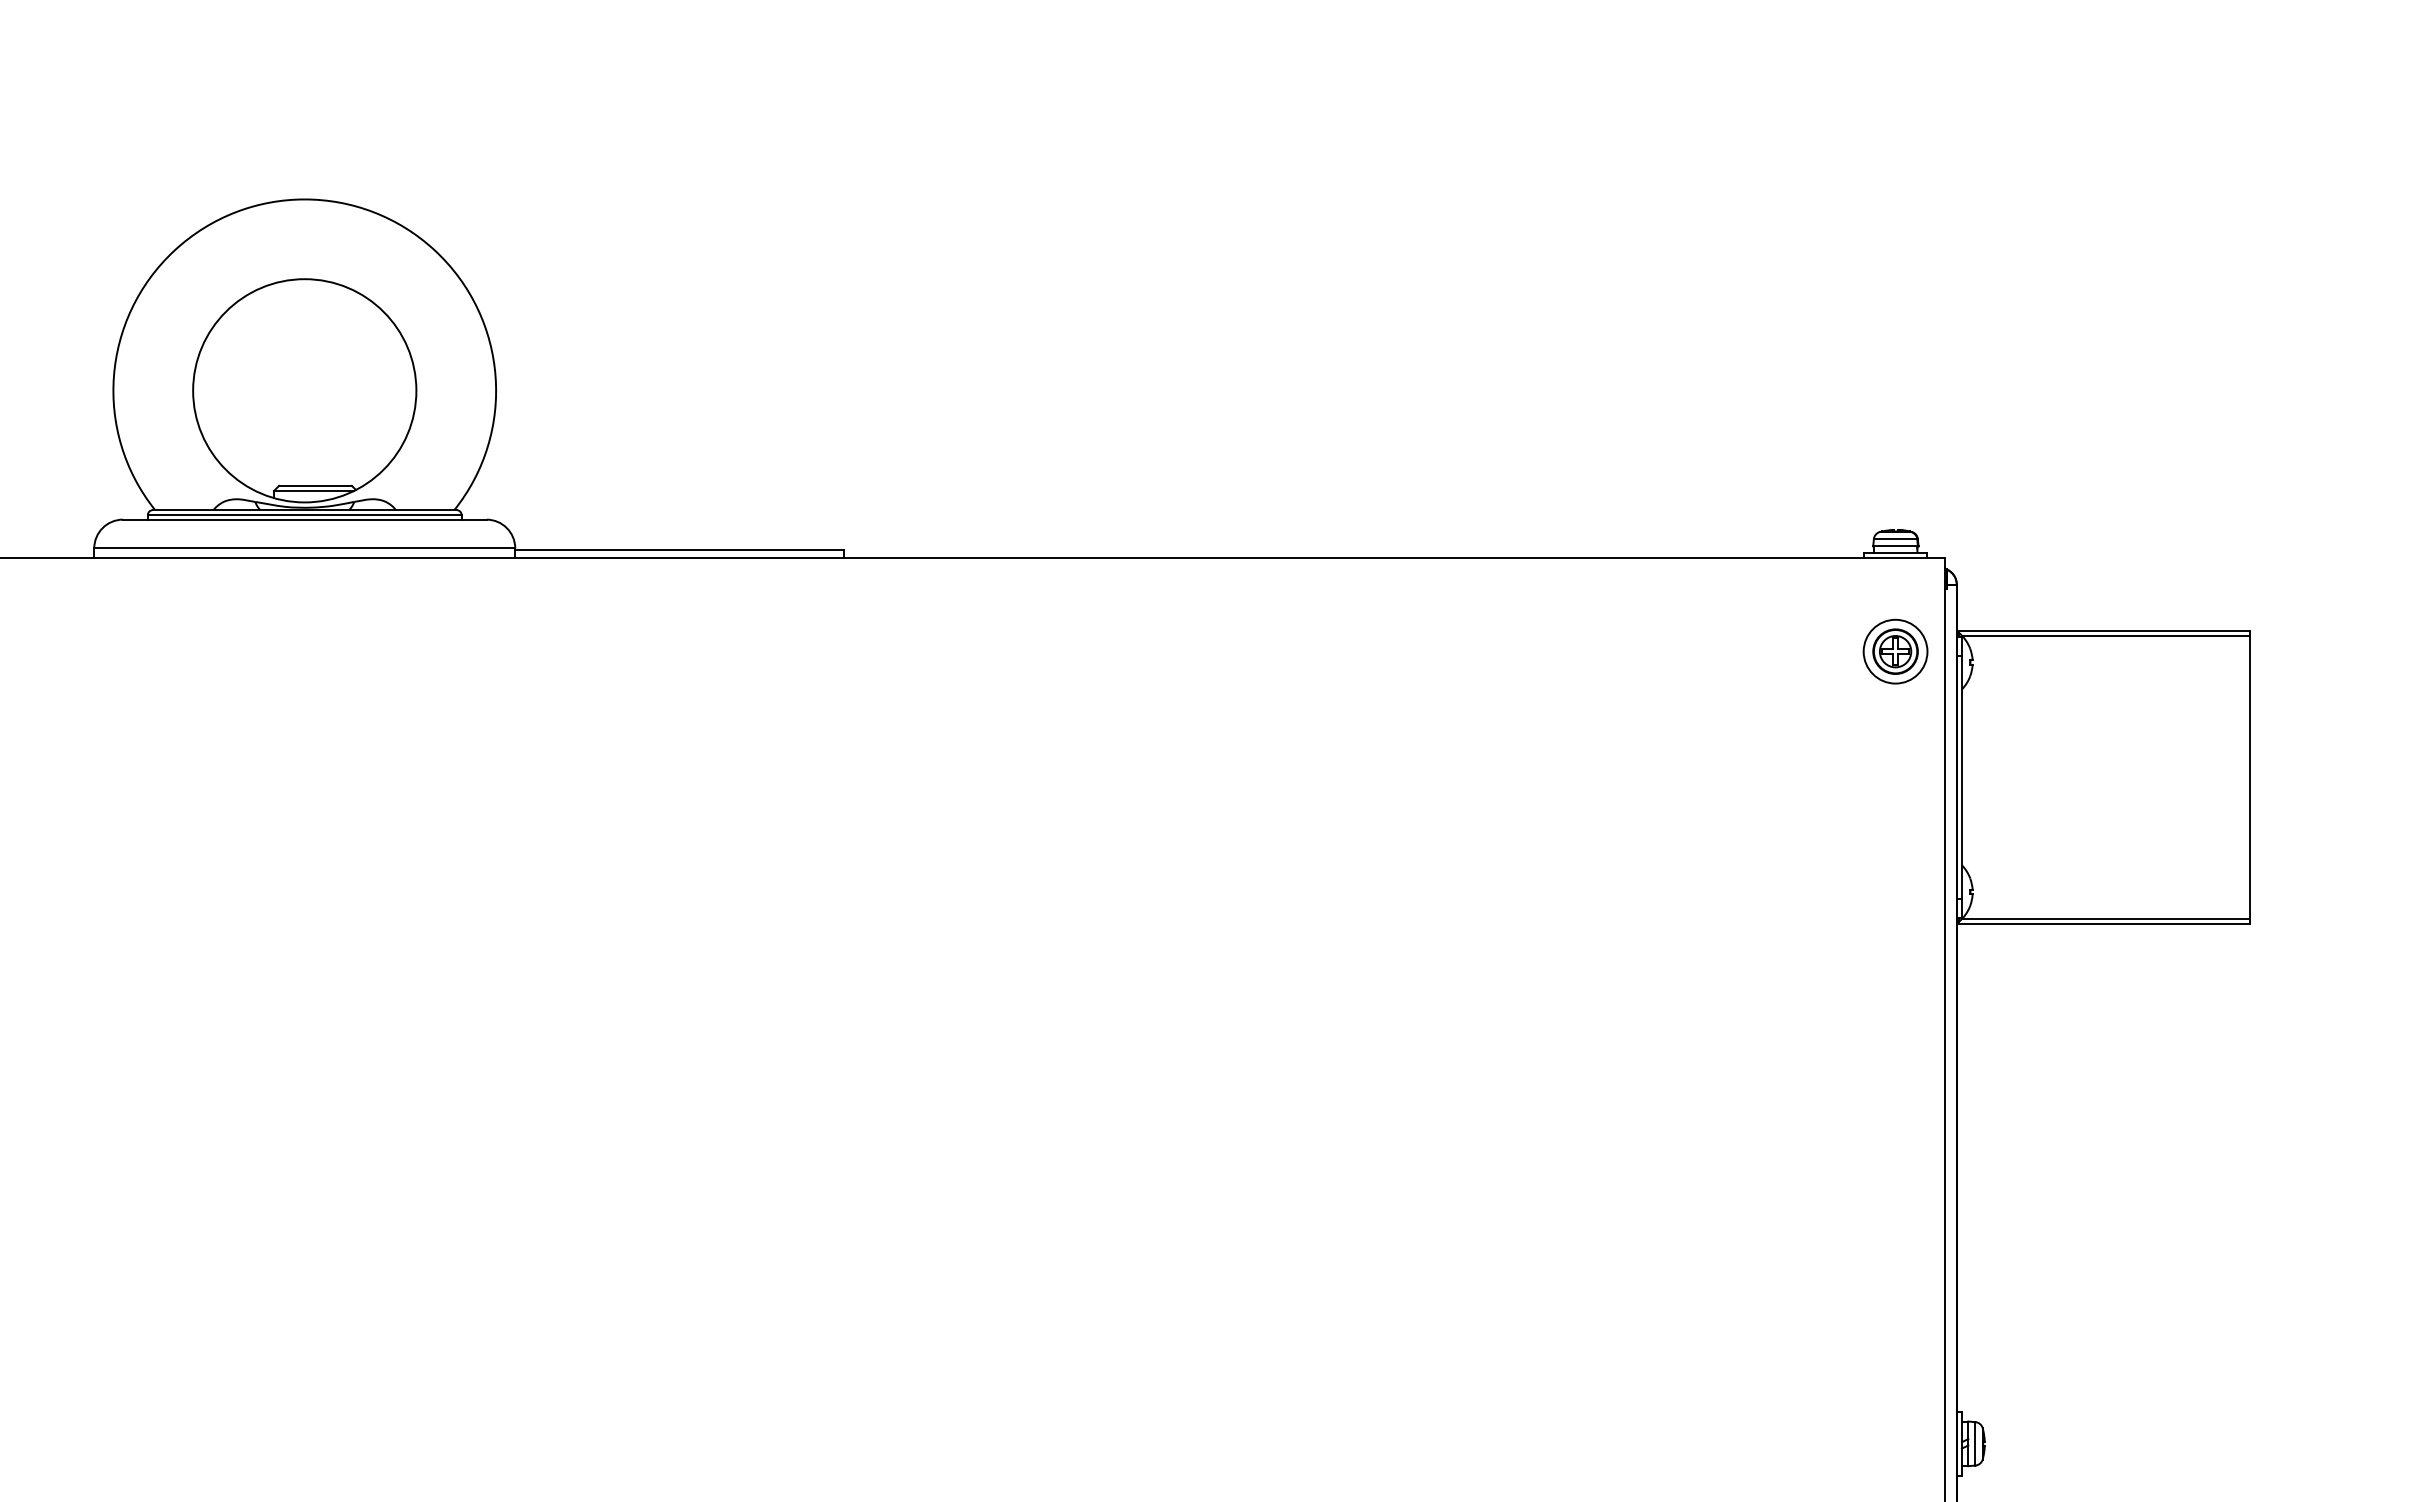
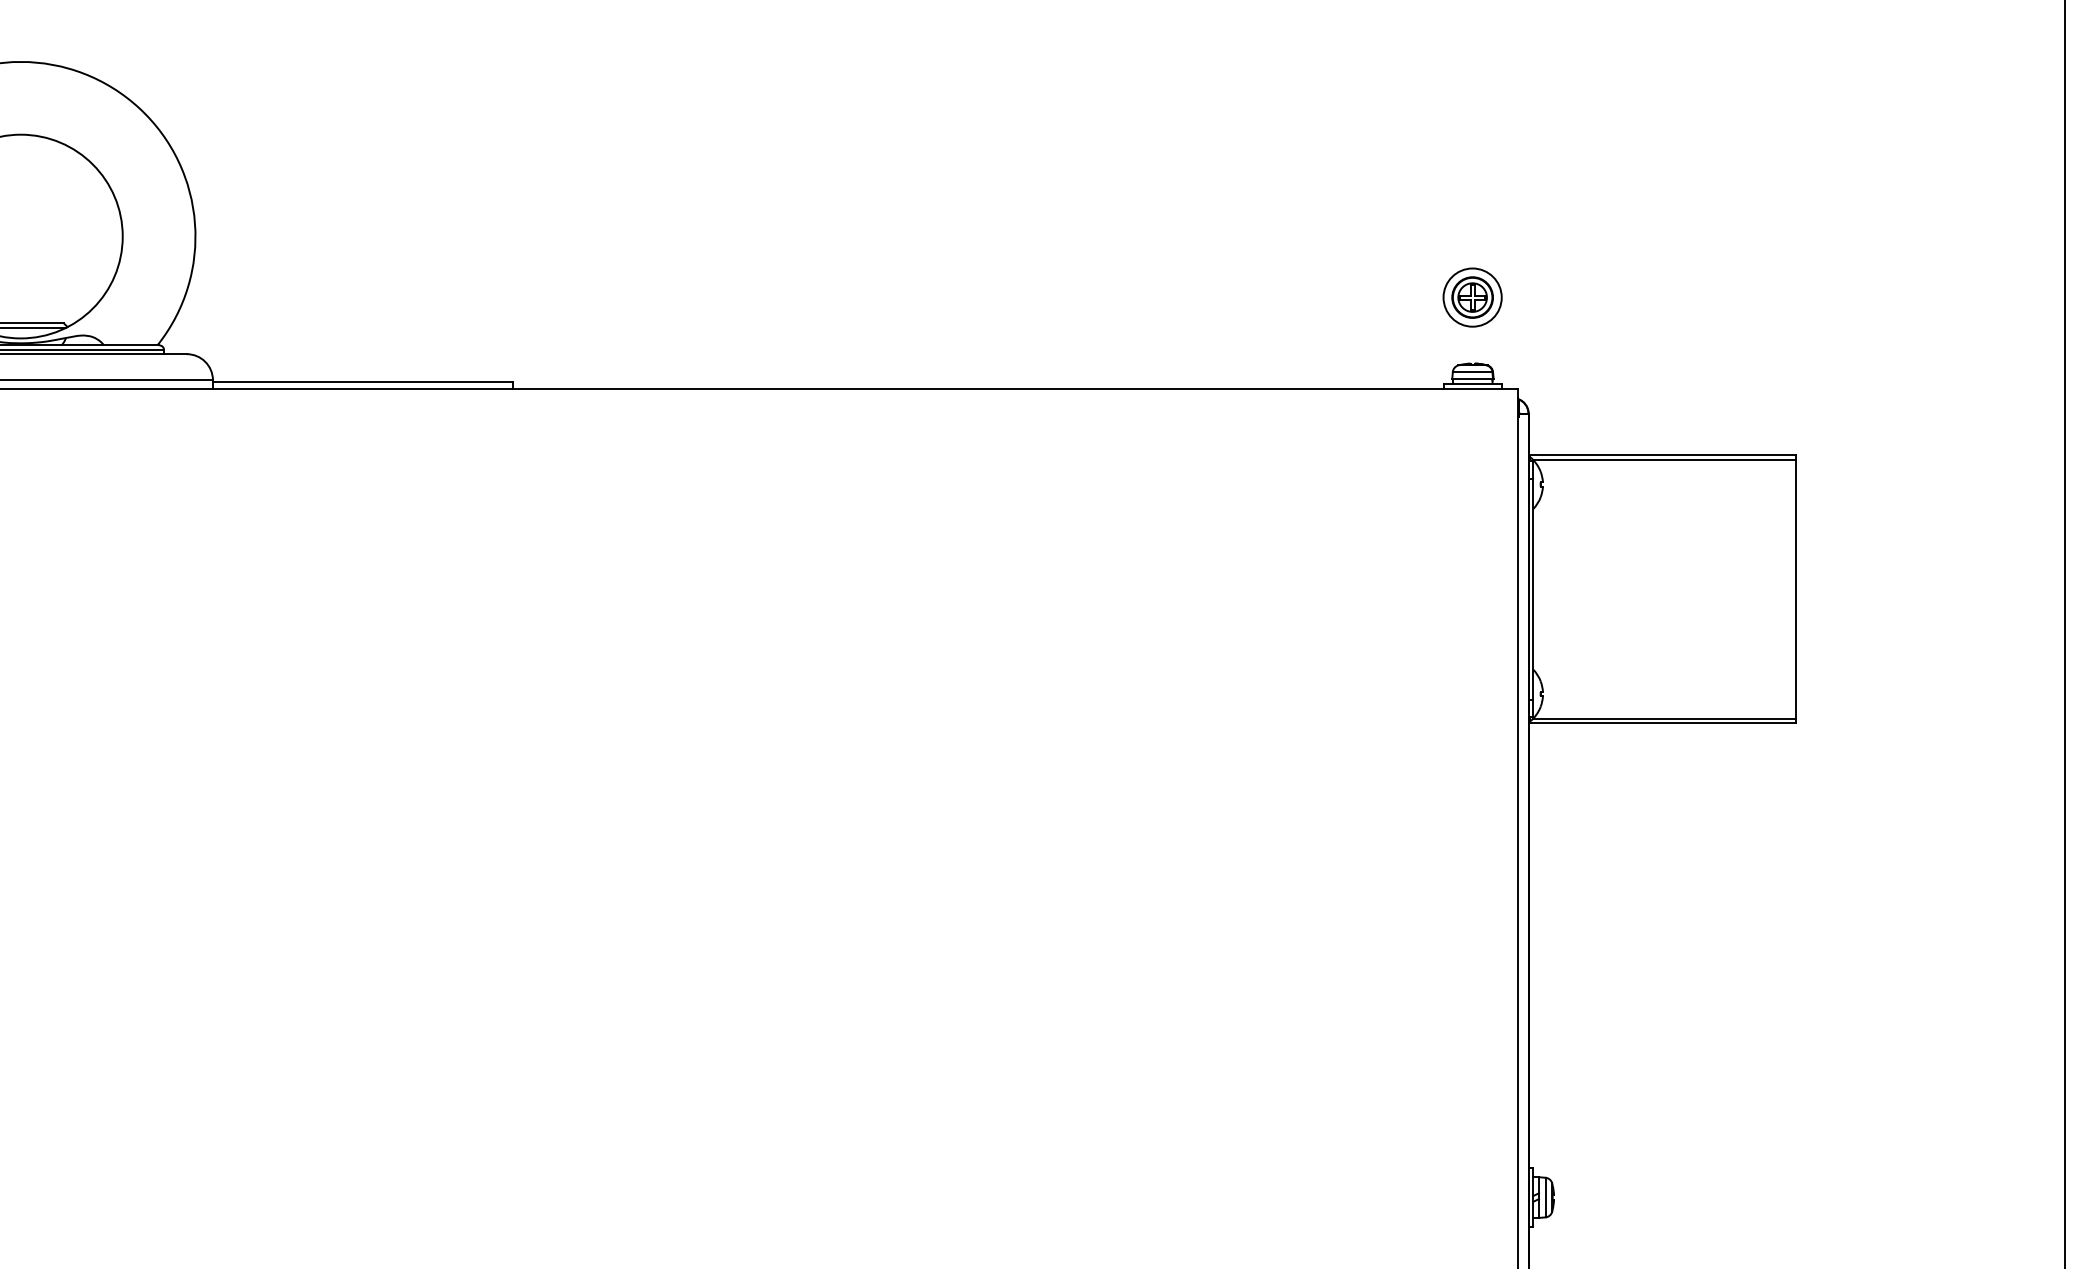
part: (1895, 651) -> (1472, 297), moved

